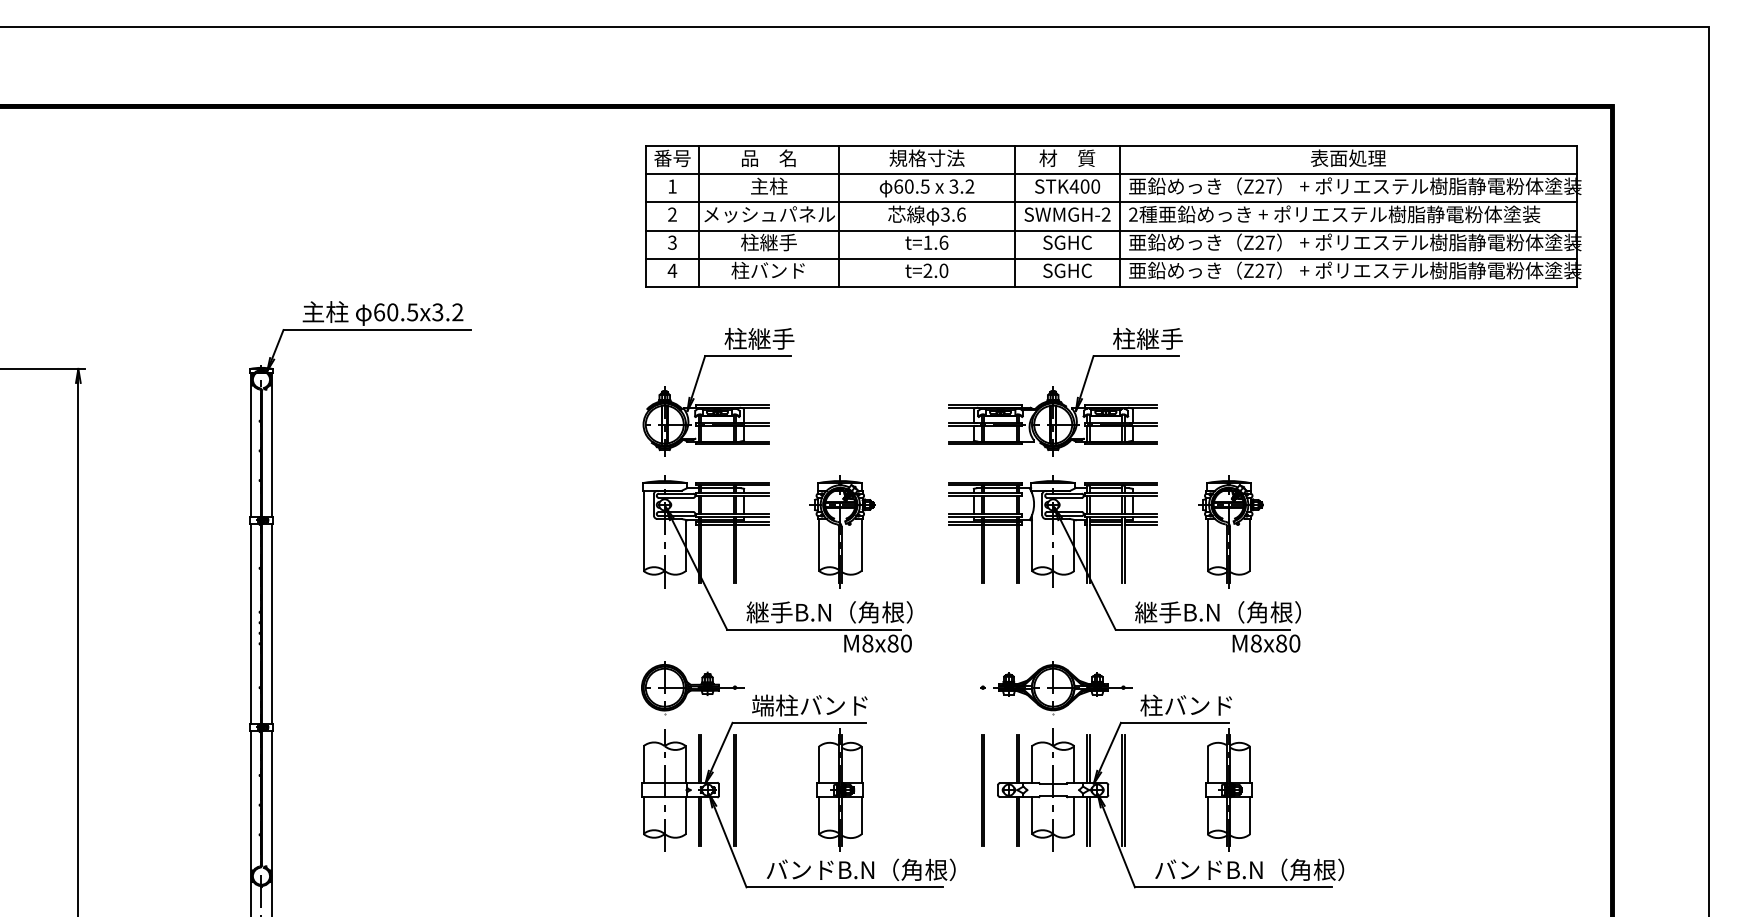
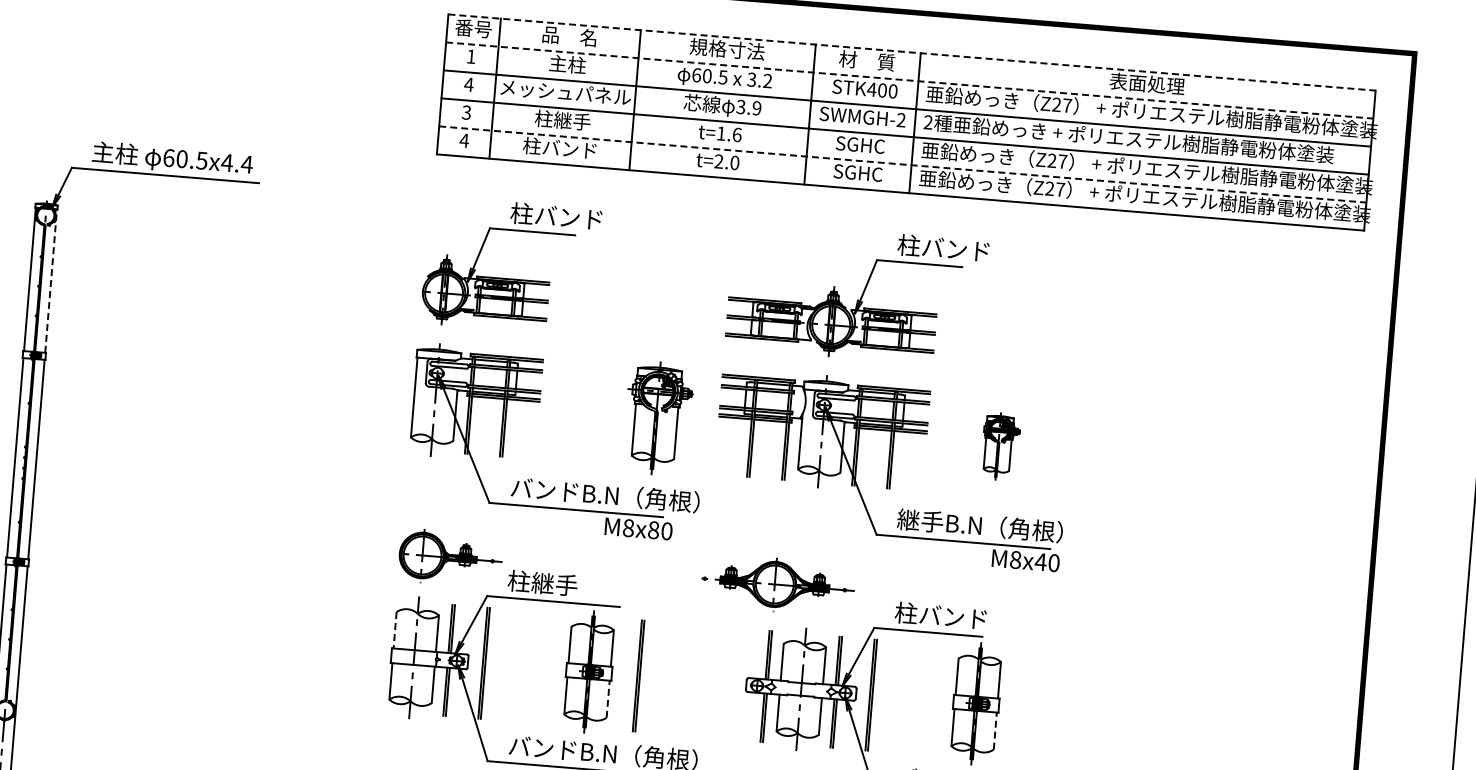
line: (1111, 146) -> (912, 52), solid -> dashed
line: (1111, 174) -> (909, 80), solid -> dashed
text: (672, 214) -> (469, 84), 2 -> 4
text: (961, 214) -> (757, 108), 3.6 -> 3.9
line: (1111, 258) -> (902, 164), solid -> dashed
text: (447, 312) -> (236, 163), 60.5x3.2 -> 60.5x4.4
text: (782, 338) -> (568, 217), 柱継手 -> 柱バンド
text: (1170, 338) -> (955, 248), 柱継手 -> 柱バンド
line: (272, 444) -> (51, 280), solid -> dashed
part: (842, 531) -> (658, 418), moved
part: (1230, 531) -> (999, 446), size x0.6
text: (841, 612) -> (604, 495), 継手B.N（角根） -> バンドB.N（角根）
text: (1281, 643) -> (1040, 561), M8x80 -> M8x40
part: (1056, 688) -> (778, 585), moved
text: (809, 705) -> (565, 585), 端柱バンド -> 柱継手
line: (643, 764) -> (395, 630), solid -> dashed
line: (982, 790) -> (638, 676), moved
line: (861, 815) -> (608, 698), solid -> dashed
line: (1249, 815) -> (994, 730), solid -> dashed

